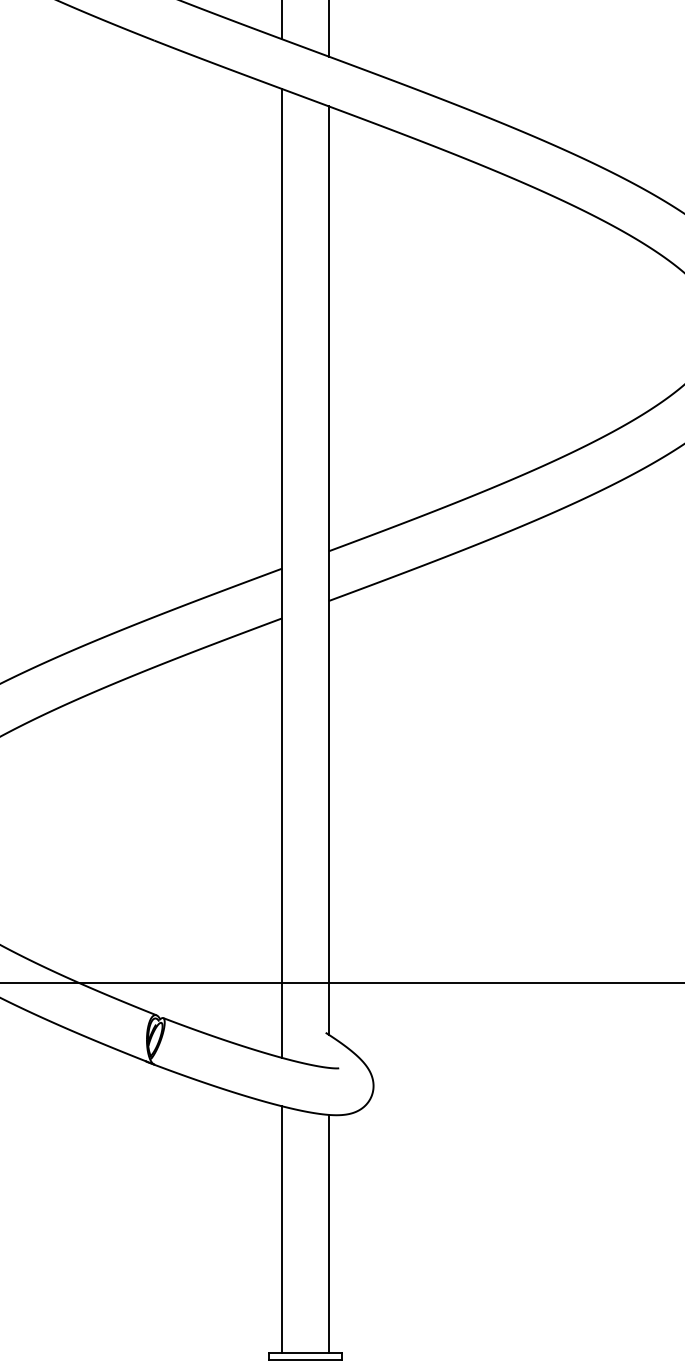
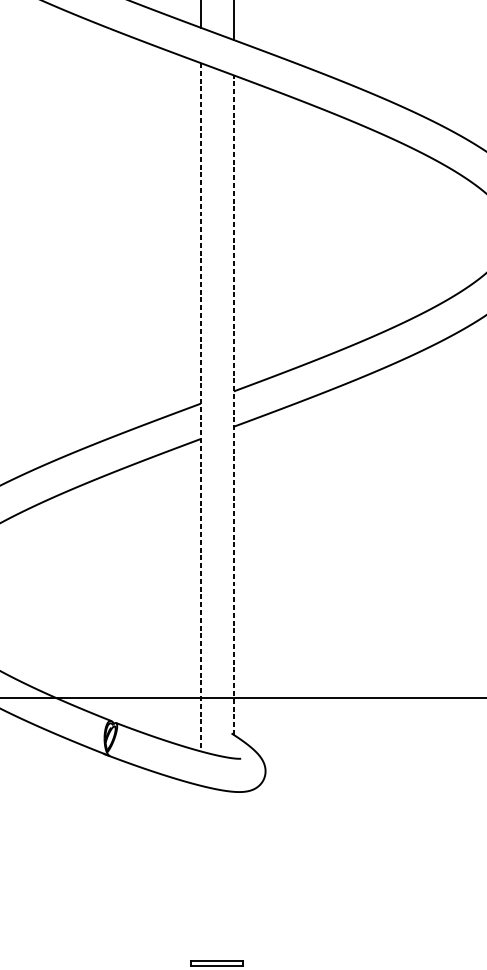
line: (328, 570) -> (233, 405), solid -> dashed
line: (282, 573) -> (200, 407), solid -> dashed
line: (282, 1229) -> (200, 873), removed
line: (328, 1233) -> (233, 876), removed

